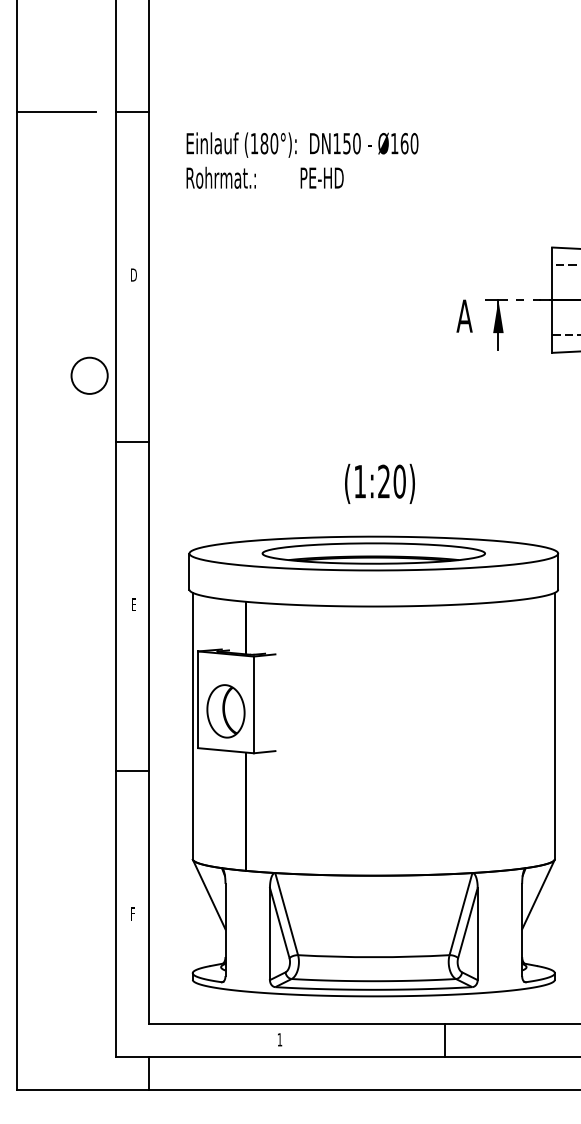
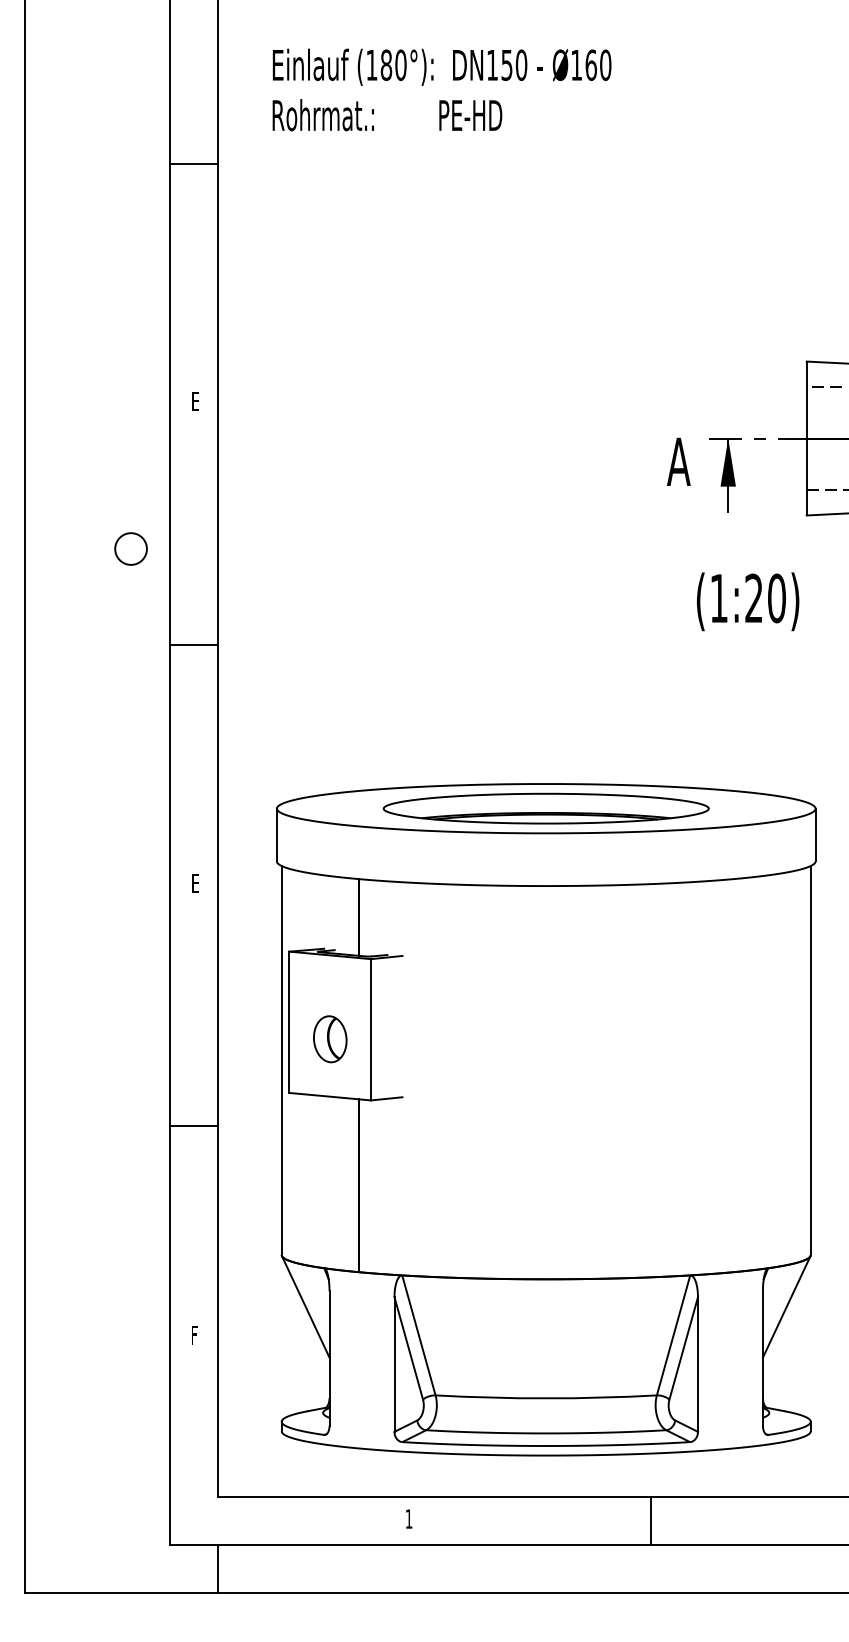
line: (56, 112) -> (82, 164), removed
text: (302, 160) -> (442, 89), moved
text: (133, 274) -> (195, 400), D -> E
circle: (89, 375) -> (130, 548), size x0.6
text: (379, 483) -> (747, 601), moved
part: (225, 711) -> (329, 1039), size x0.6

